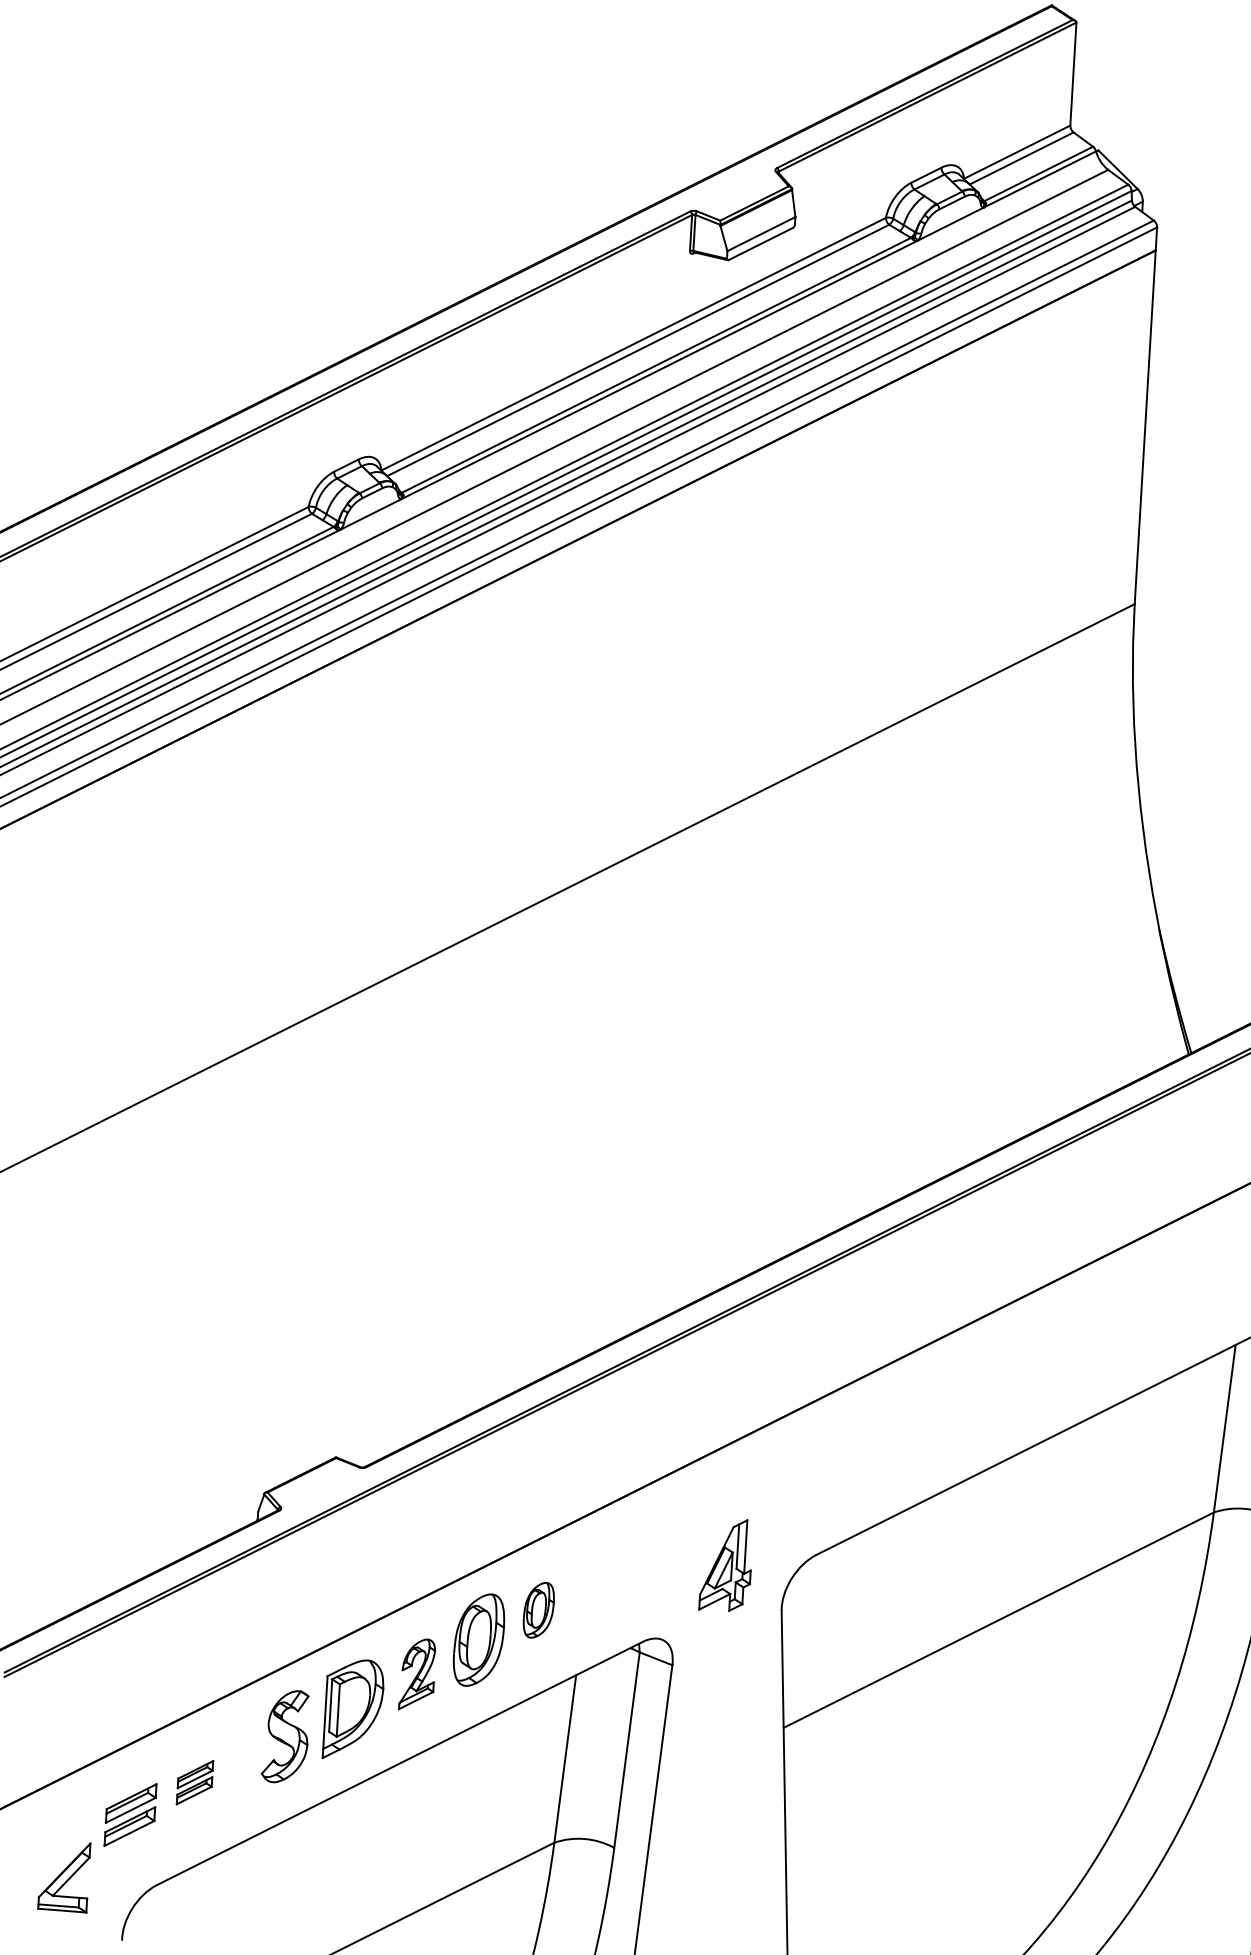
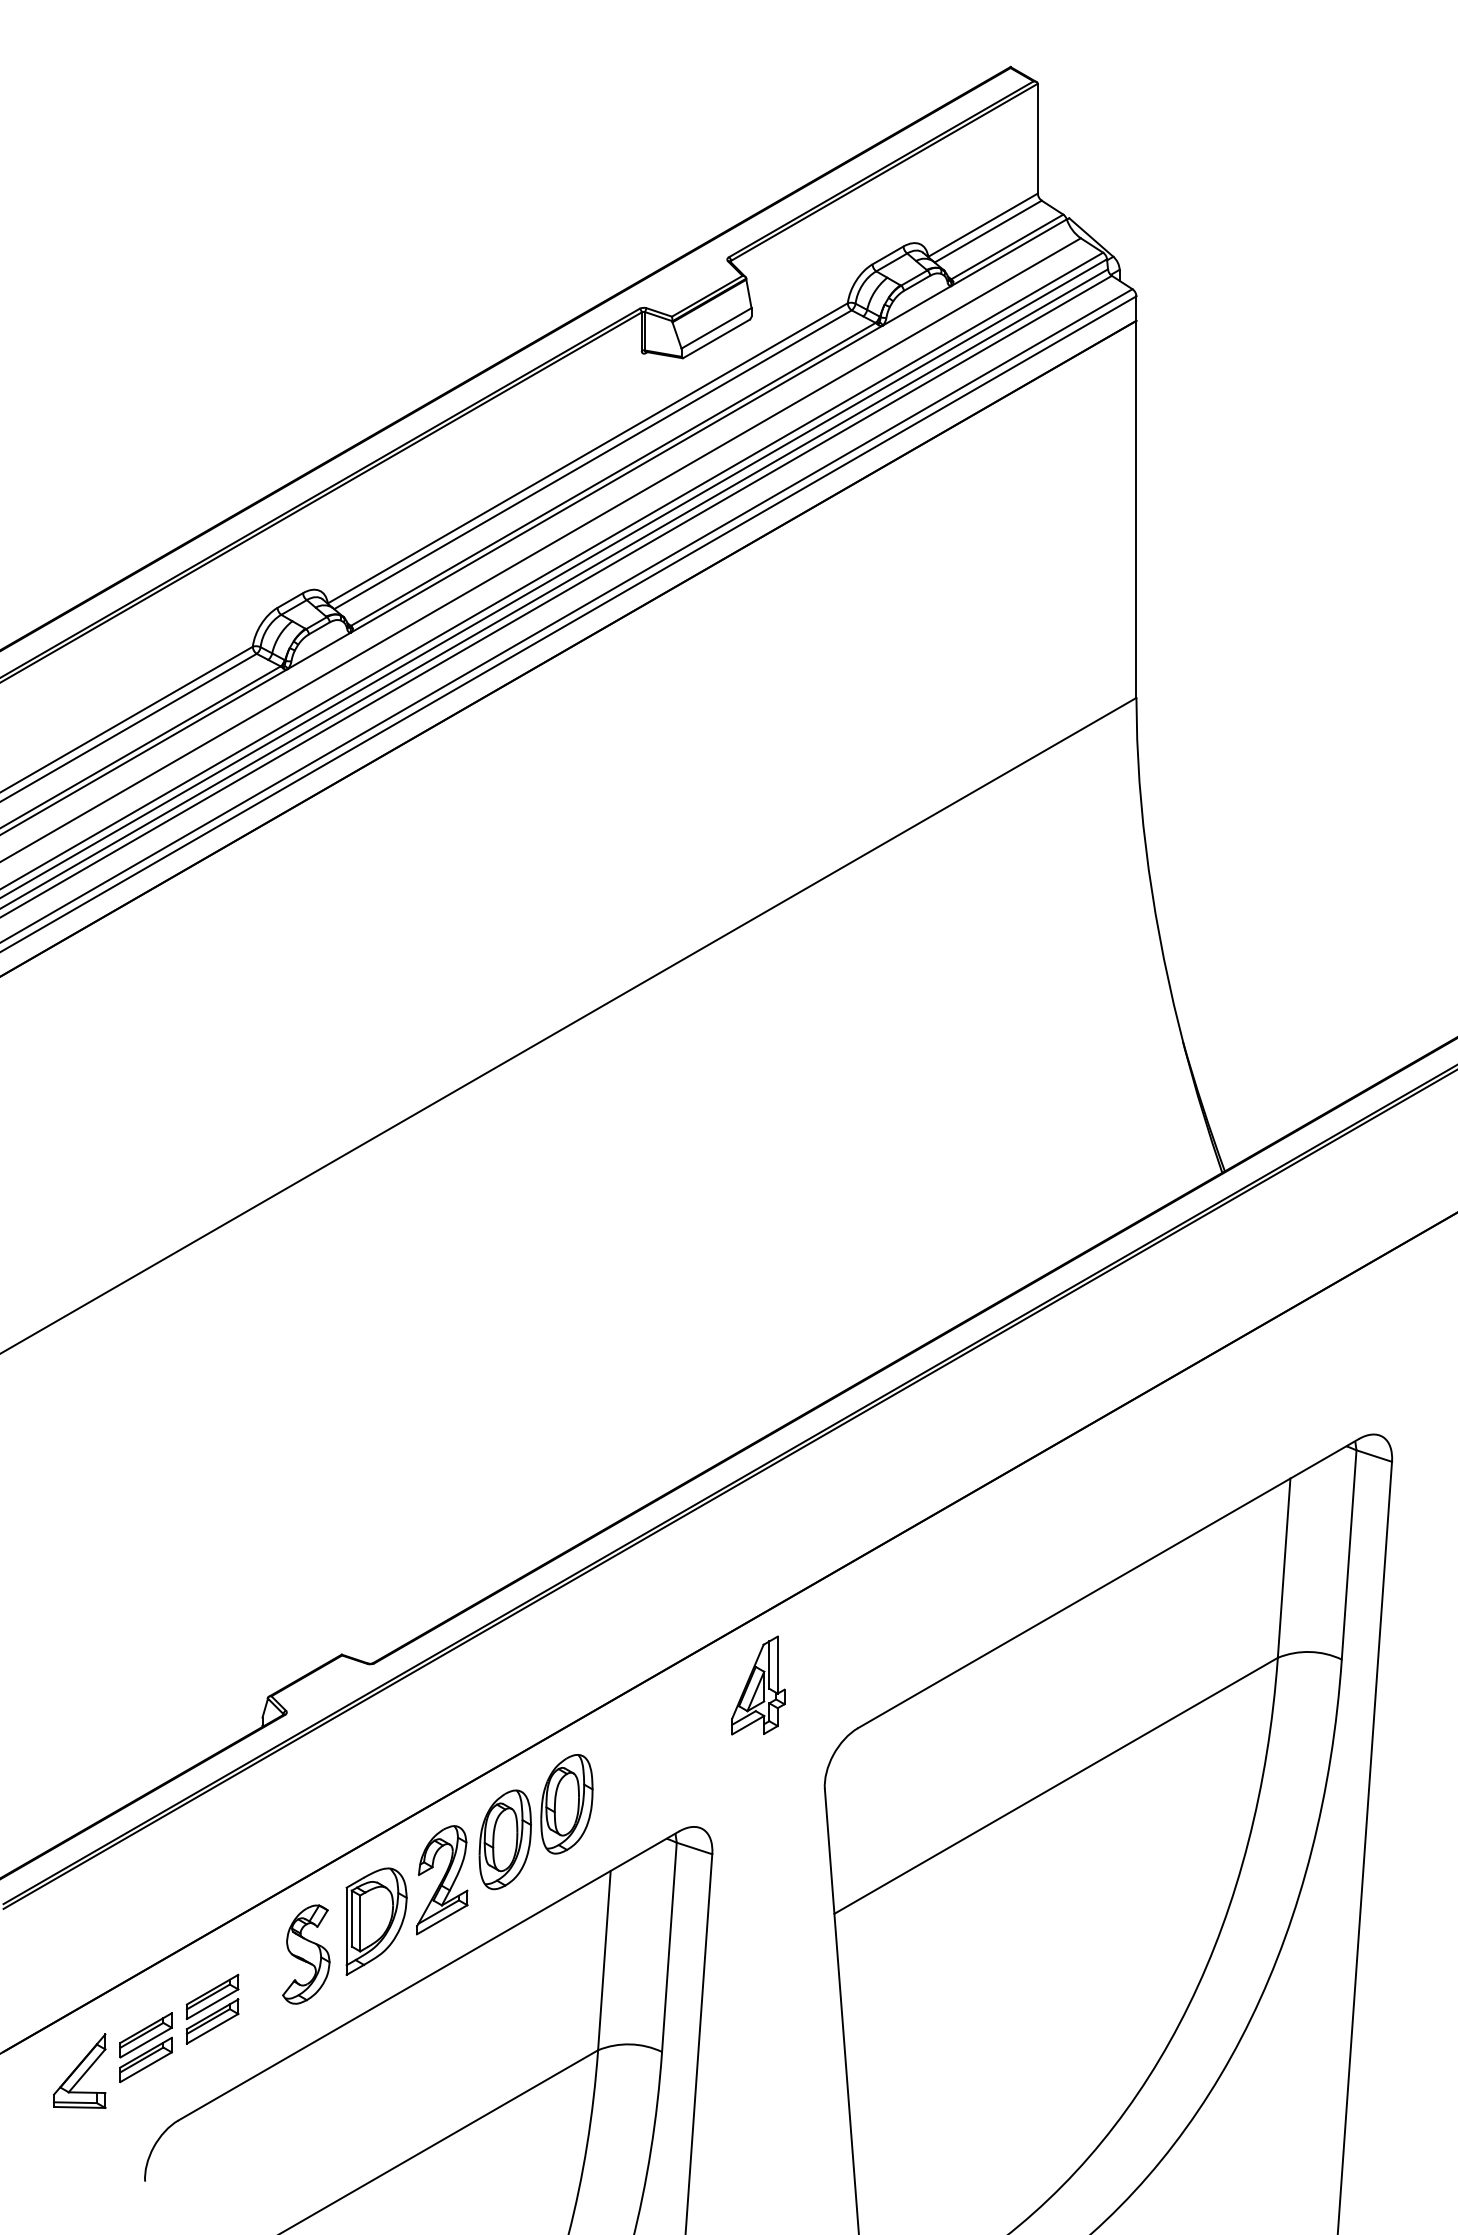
part: (726, 1565) -> (758, 1685), moved
part: (538, 1610) -> (566, 1804), size x1.67
part: (417, 1674) -> (442, 1880), size x1.43
part: (194, 1782) -> (212, 2008), size x1.43
part: (64, 1875) -> (79, 2070), moved

